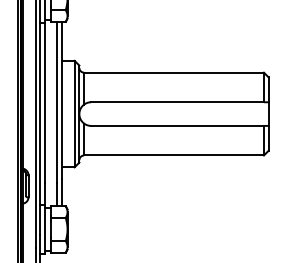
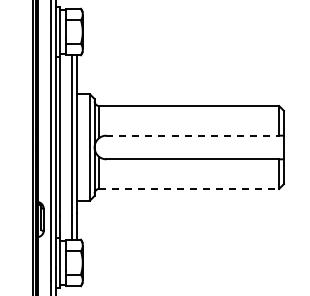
line: (178, 102) -> (193, 135), solid -> dashed
line: (174, 155) -> (189, 188), solid -> dashed

